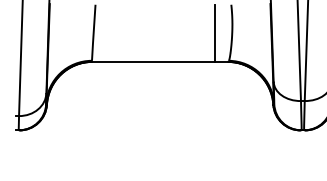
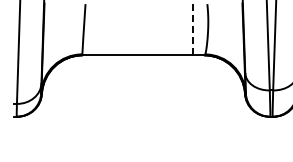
line: (214, 33) -> (192, 29), solid -> dashed

